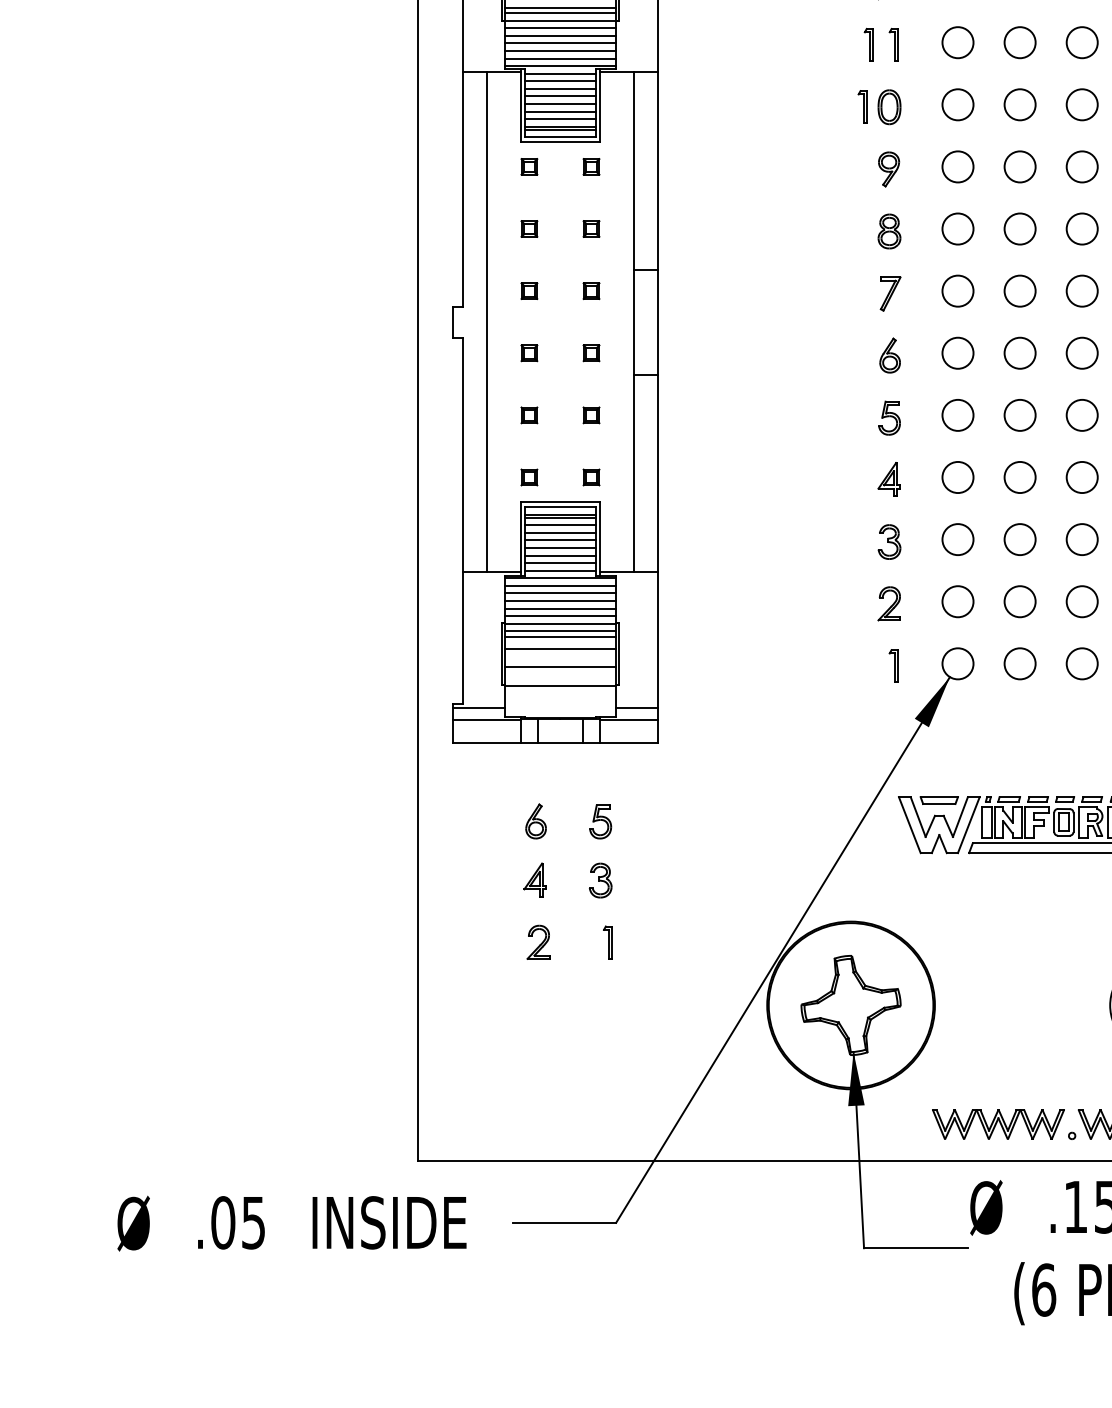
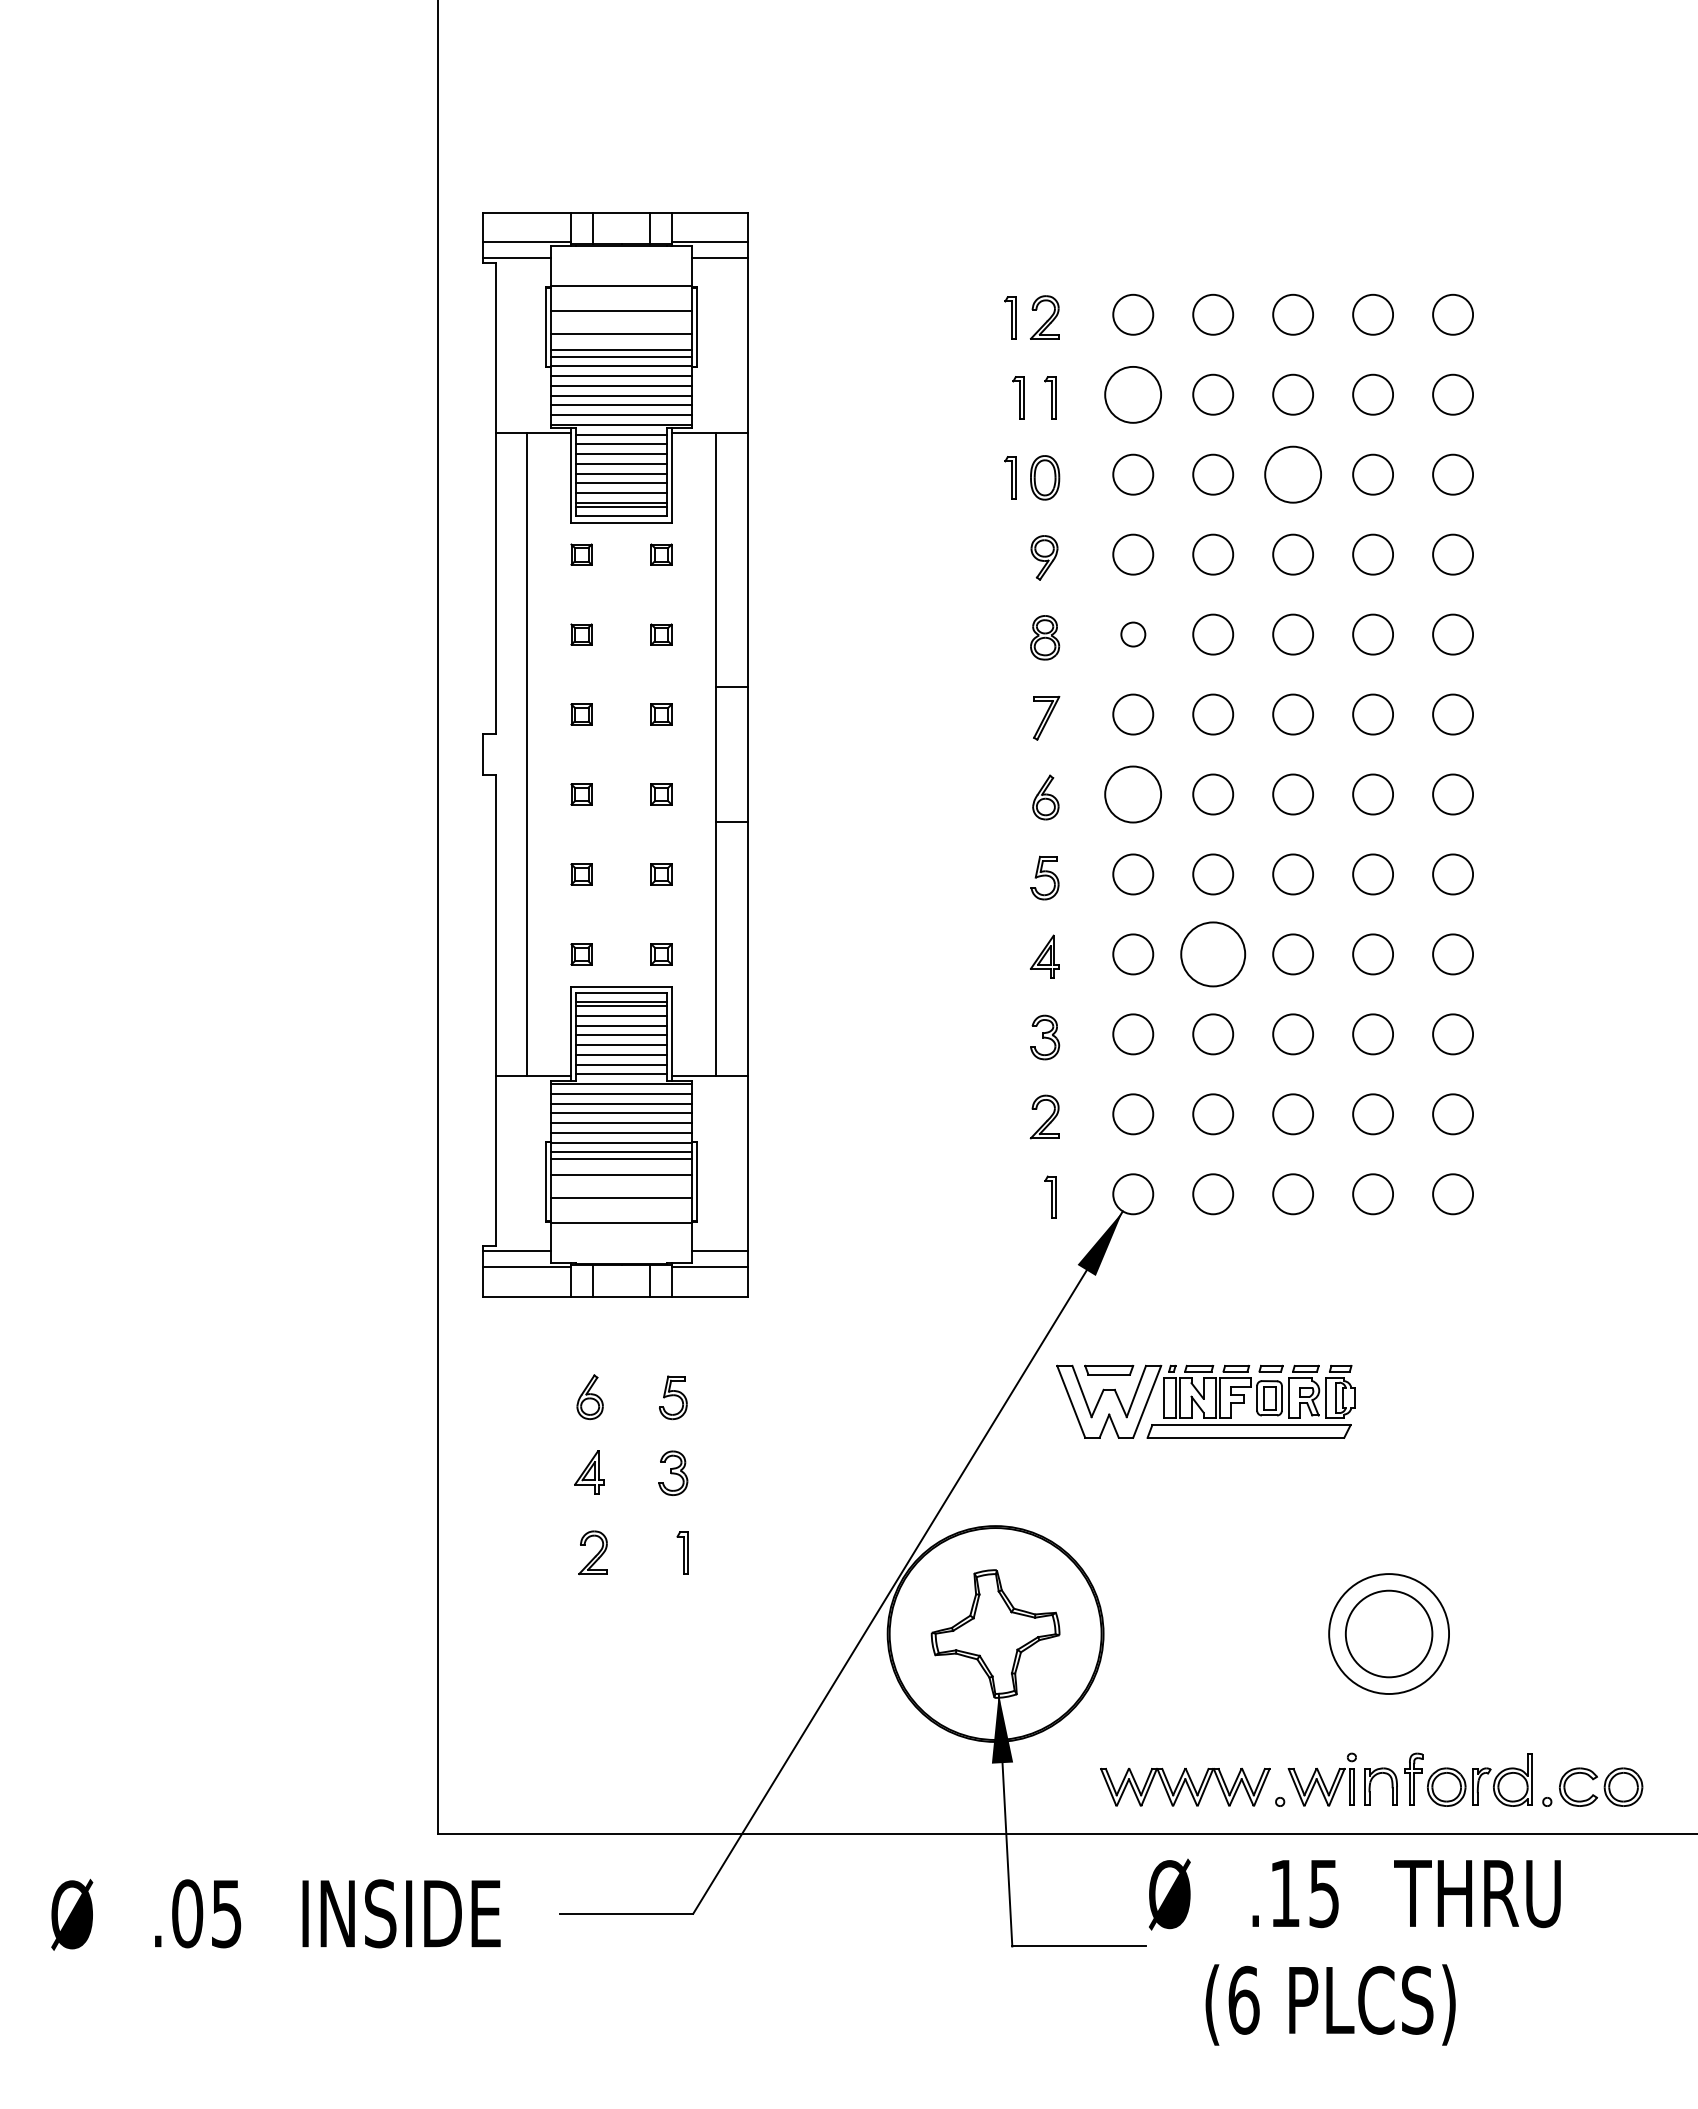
circle: (958, 42) -> (1133, 394), size x1.4
circle: (1082, 104) -> (1293, 474), size x1.4
circle: (958, 228) -> (1133, 634), size x0.6
circle: (958, 353) -> (1133, 794), size x1.4
circle: (1020, 477) -> (1213, 954), size x1.6

